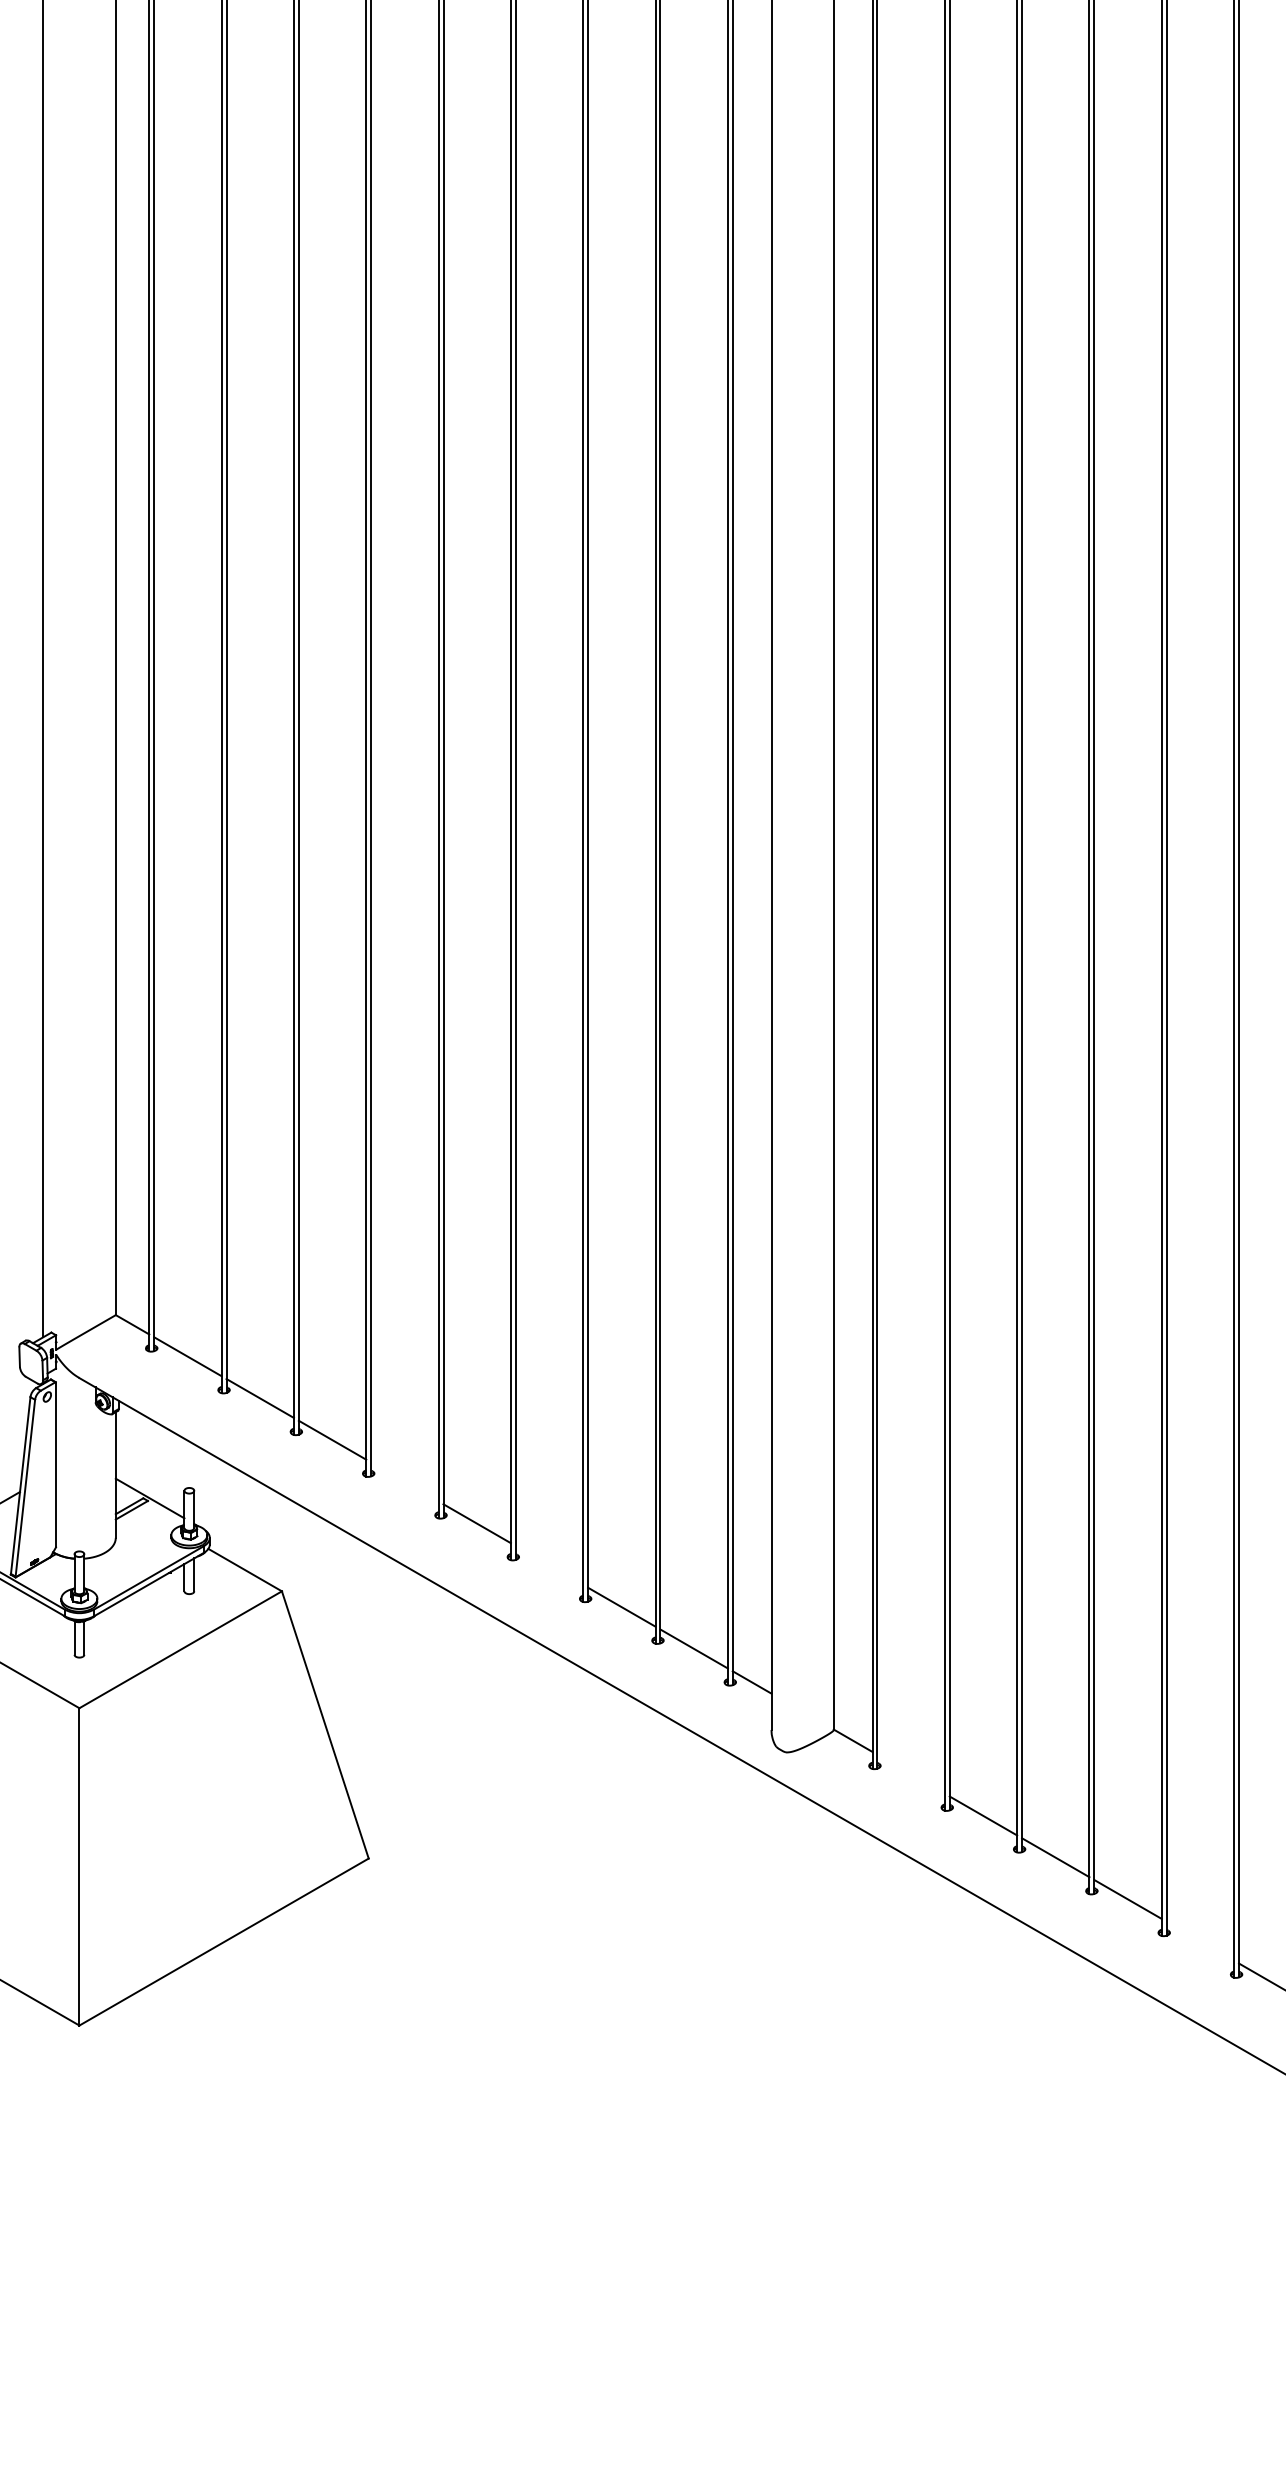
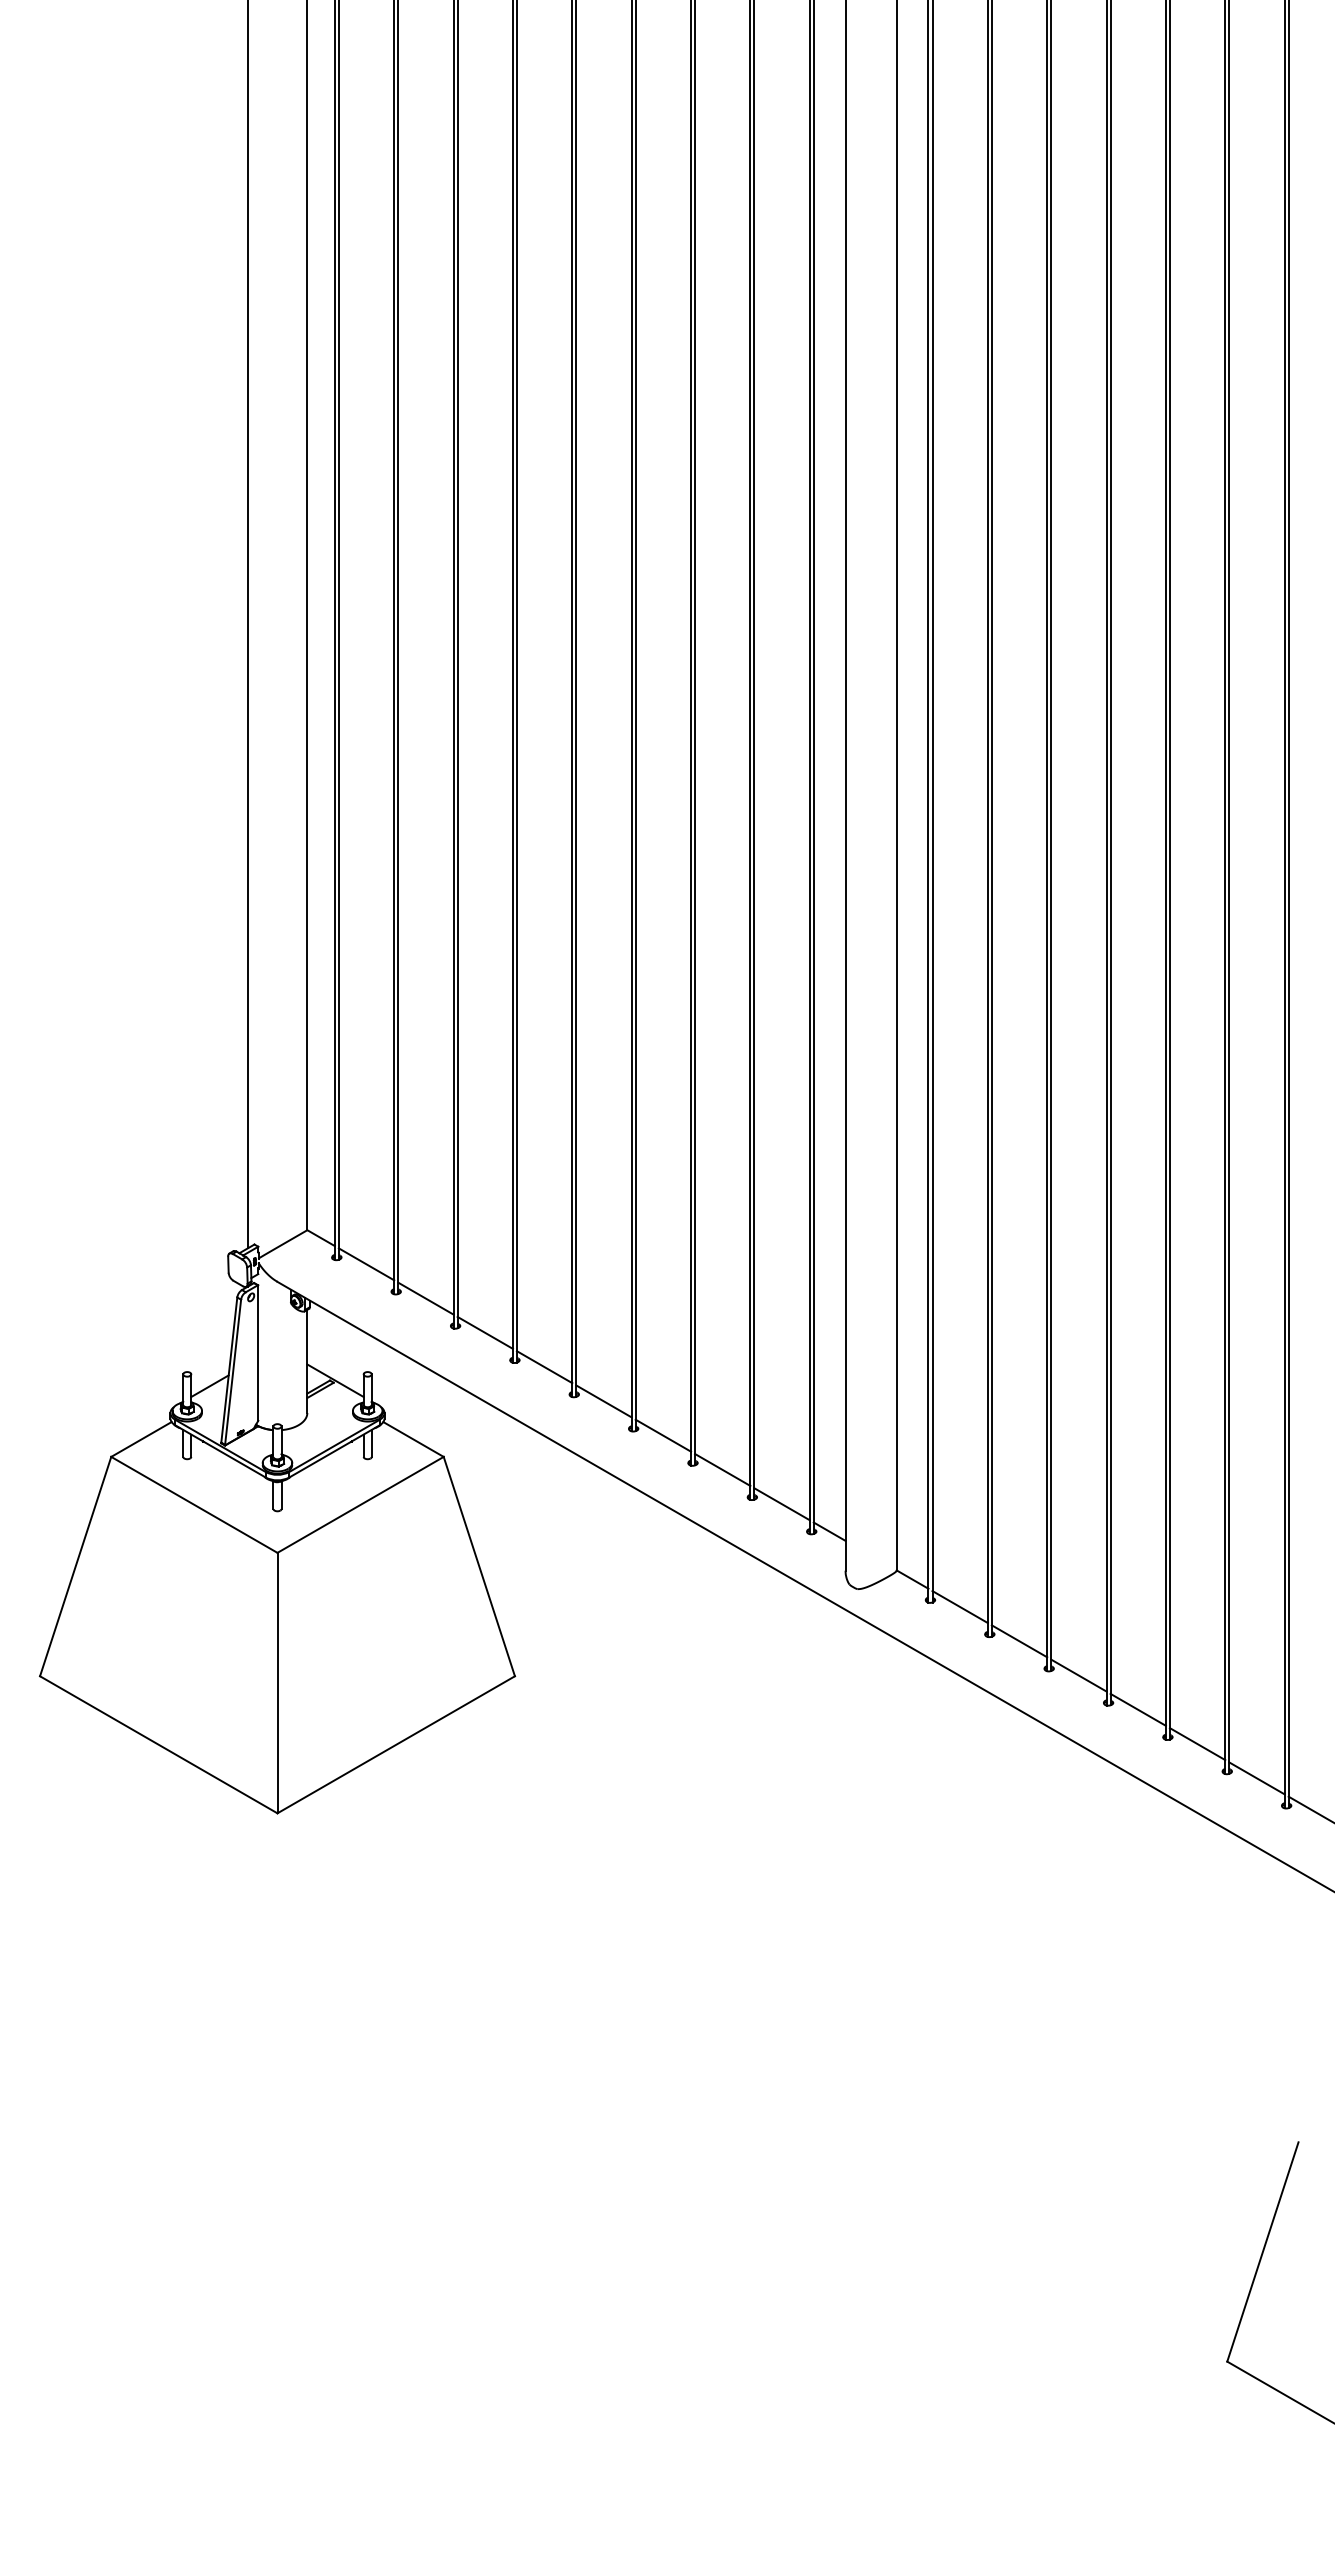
line: (404, 1482) -> (544, 1367), added
line: (549, 1565) -> (663, 1435), added
line: (910, 1774) -> (959, 1607), added
line: (1200, 1941) -> (1197, 1744), added

